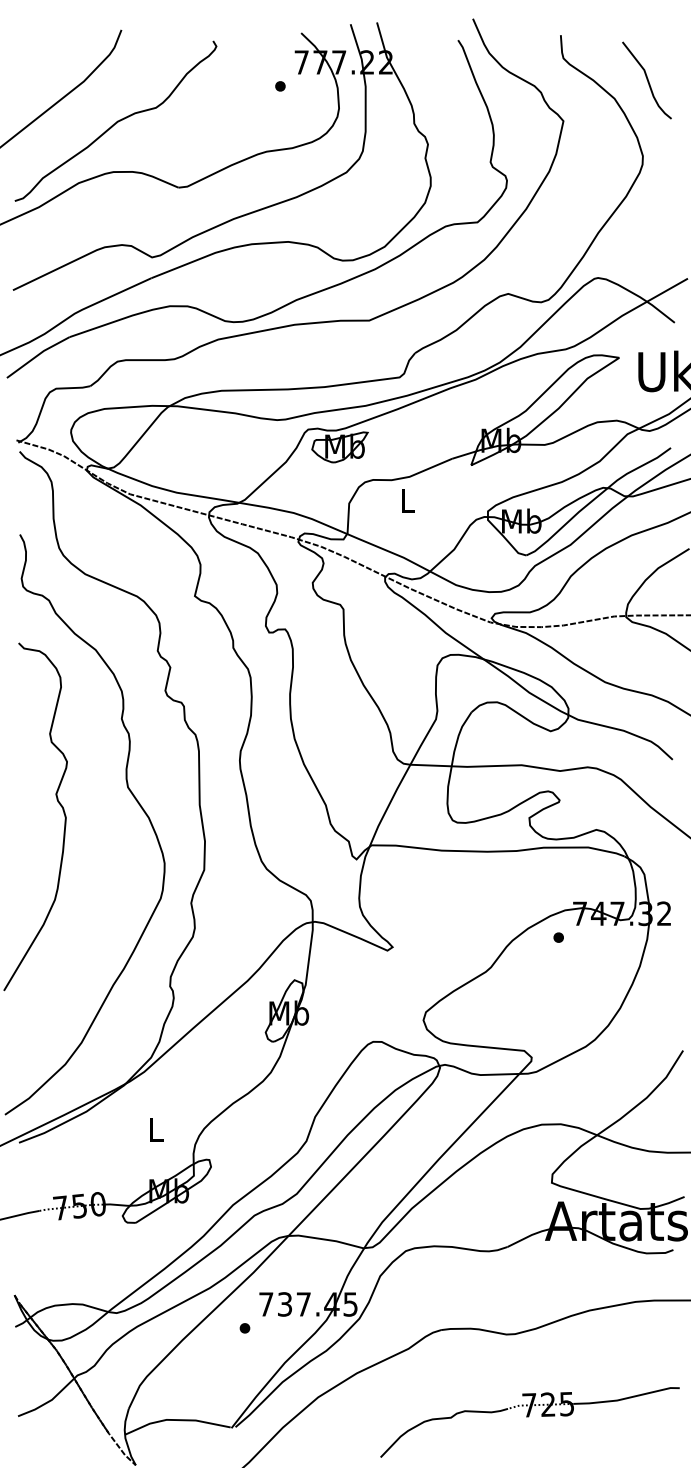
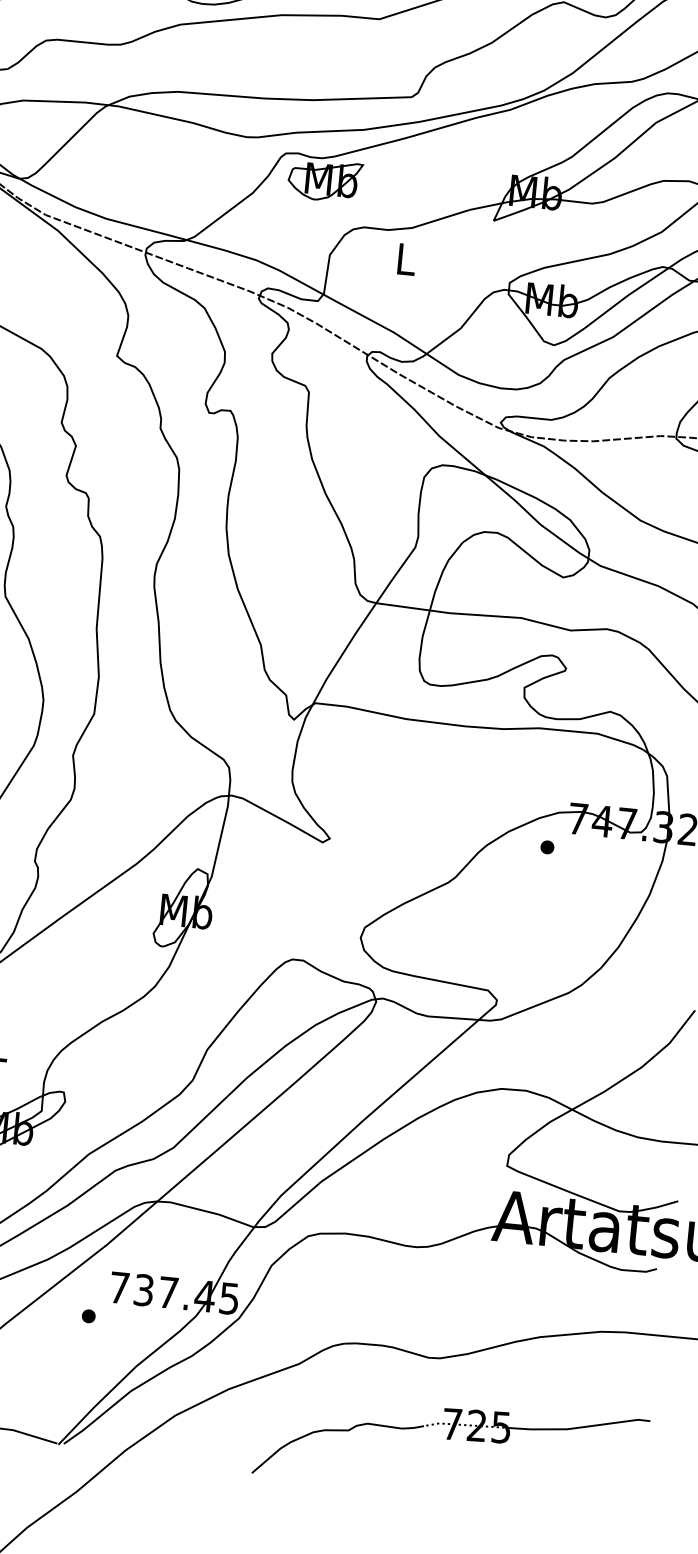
part: (529, 1422) -> (450, 1446), moved

